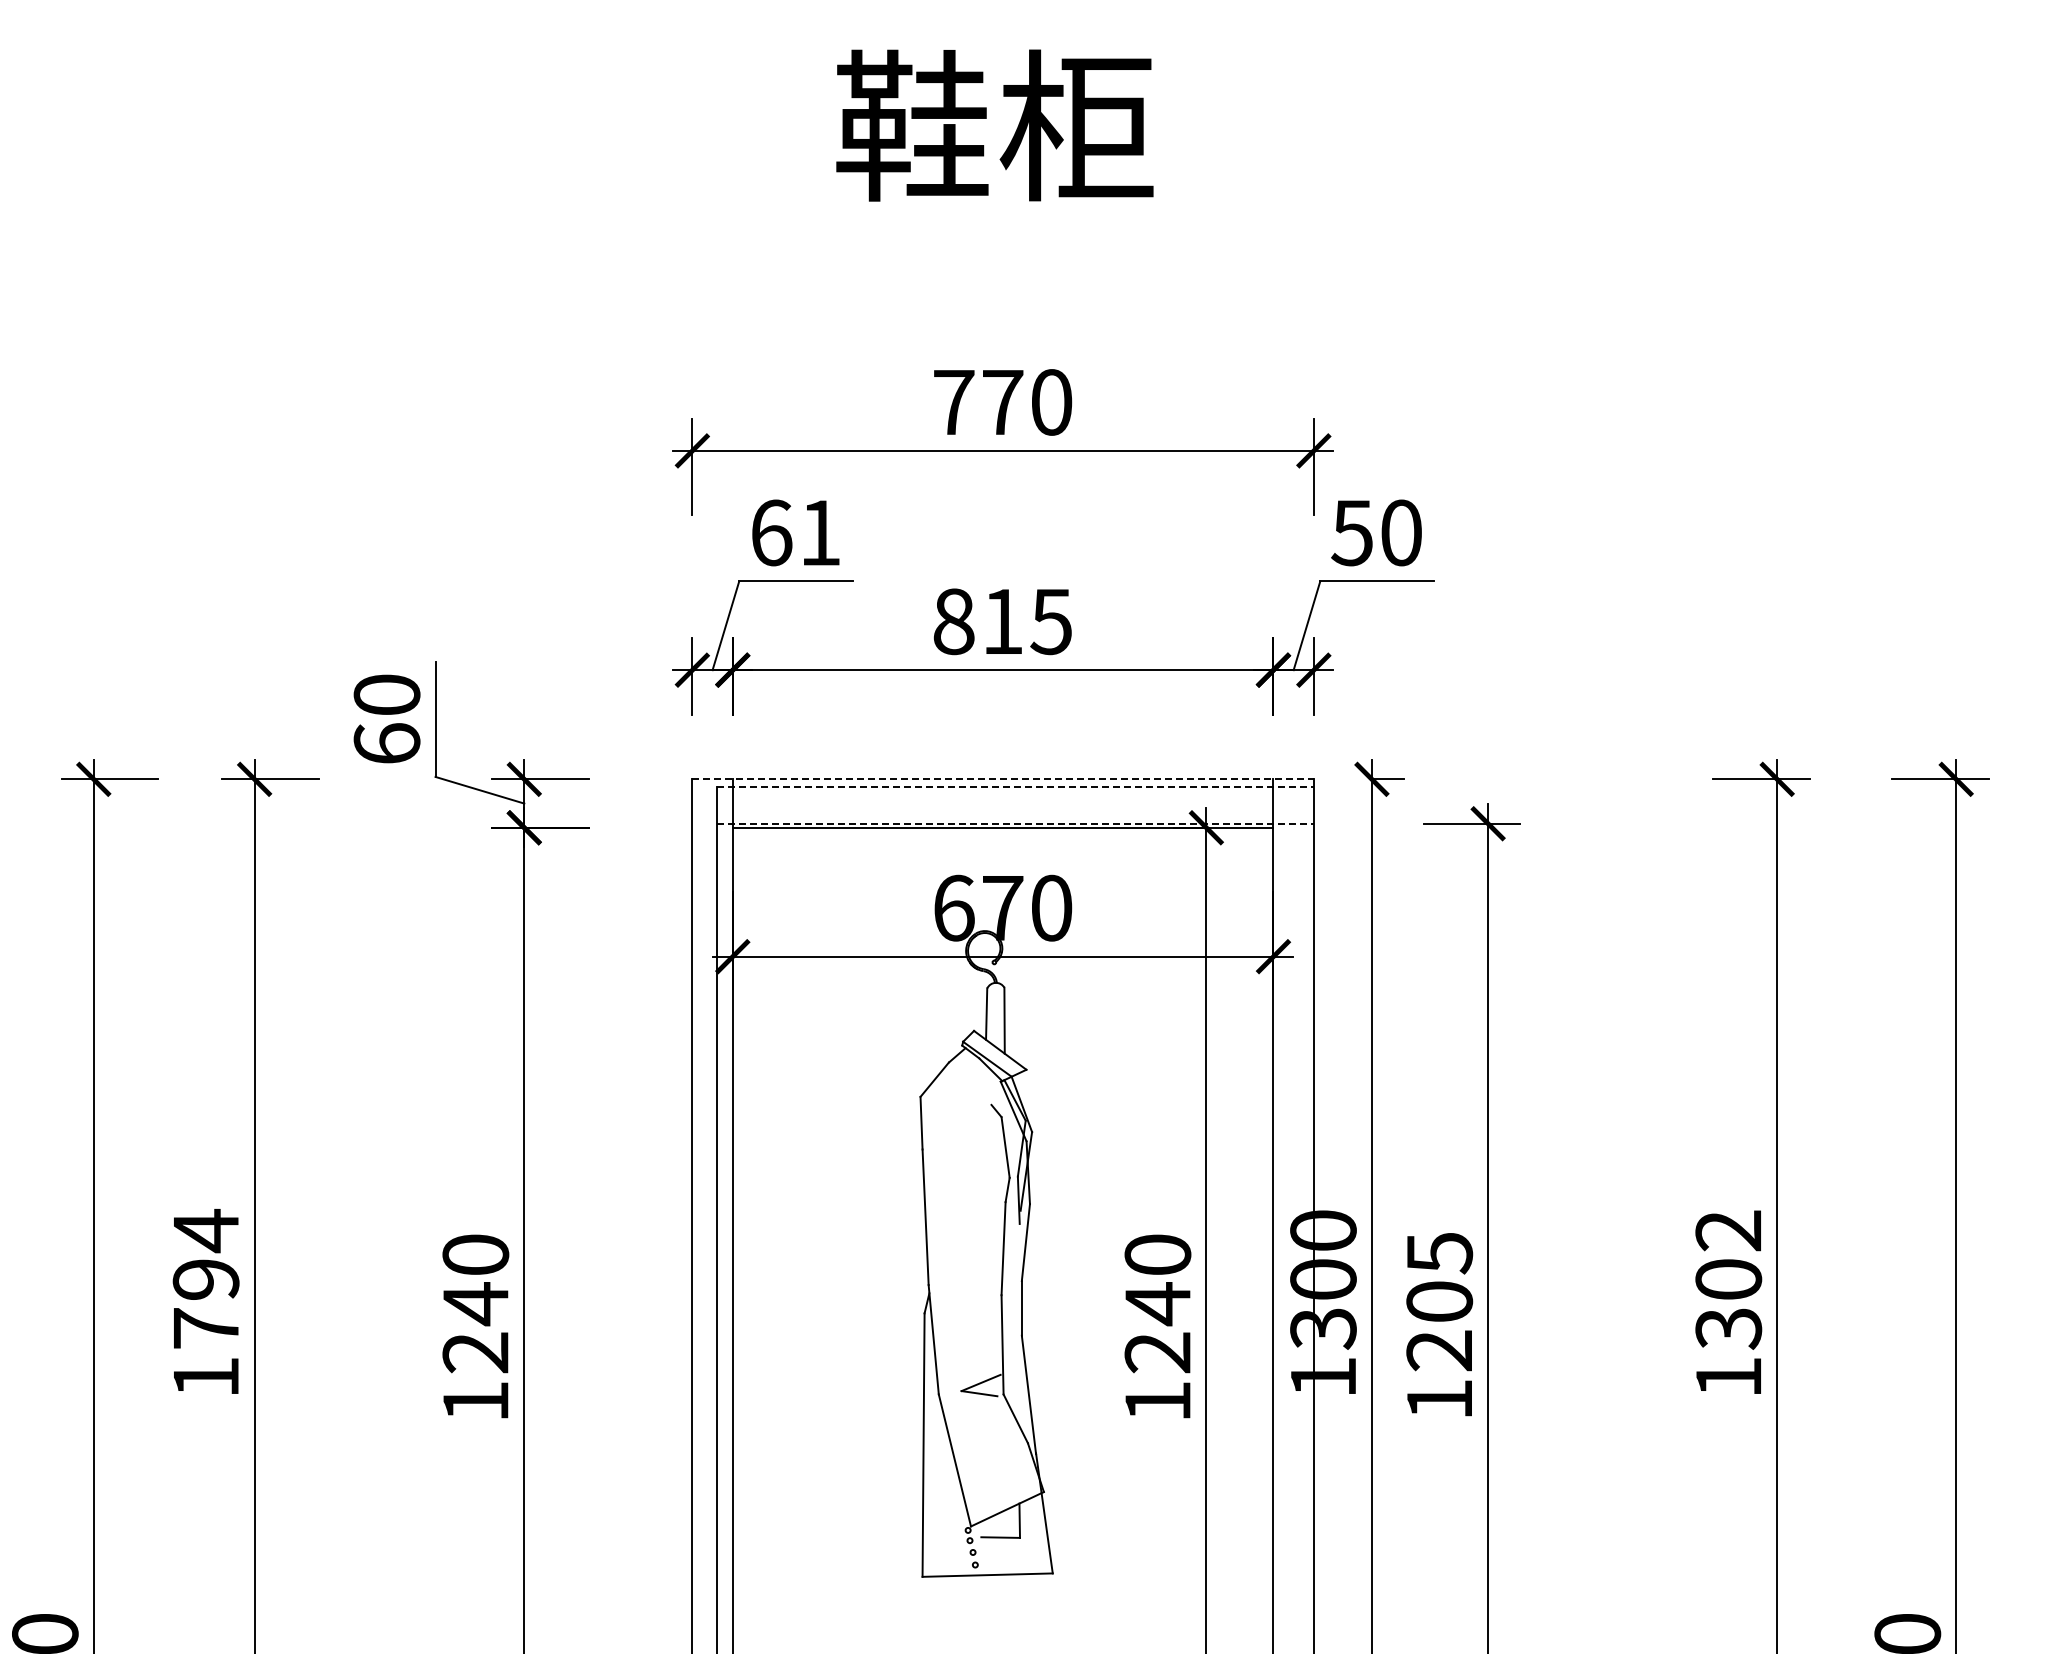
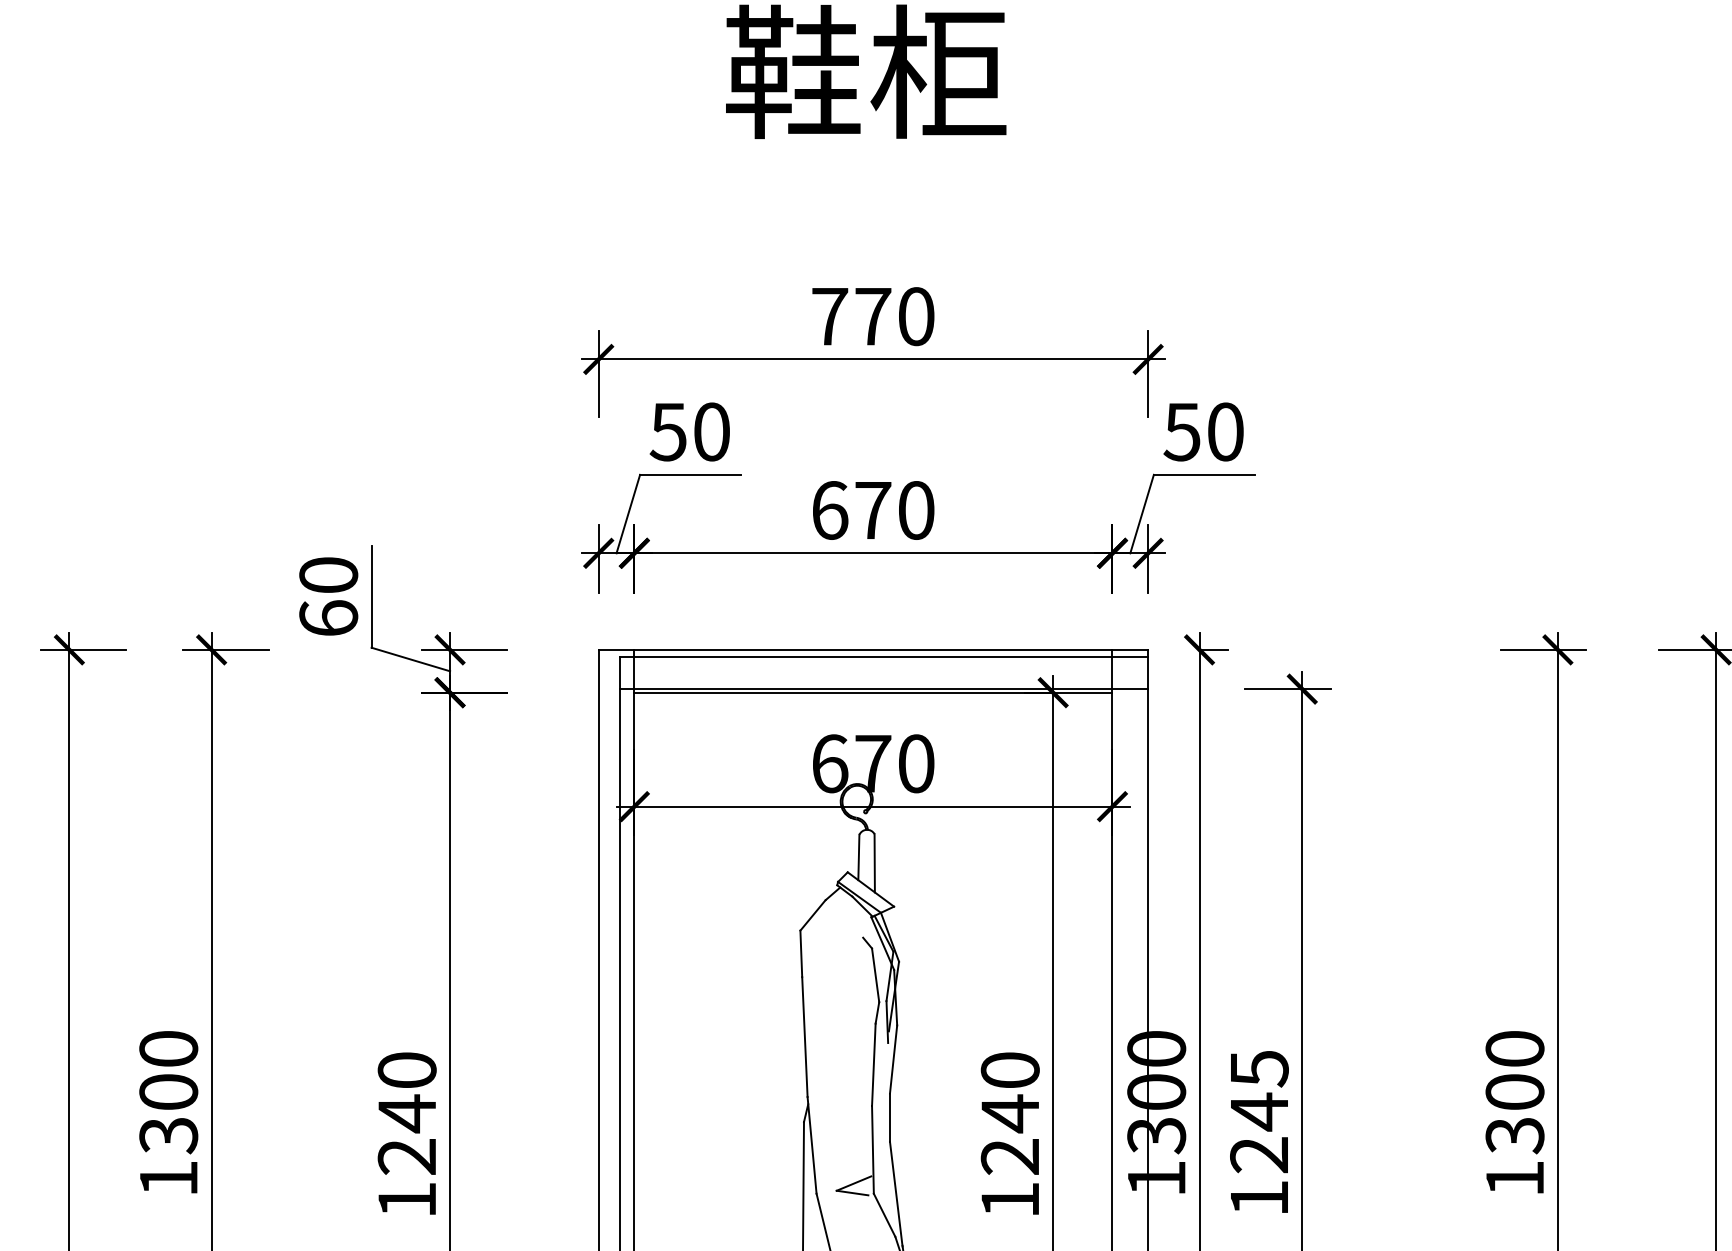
text: (795, 532) -> (689, 431), 61 -> 50
text: (1002, 621) -> (872, 510), 815 -> 670
line: (1003, 779) -> (873, 650), dashed -> solid
line: (1015, 787) -> (884, 657), dashed -> solid
line: (1015, 823) -> (884, 688), dashed -> solid
text: (1728, 1230) -> (1514, 1048), 1302 -> 1300
text: (205, 1278) -> (168, 1091), 1794 -> 1300
text: (1439, 1302) -> (1259, 1112), 1205 -> 1245

